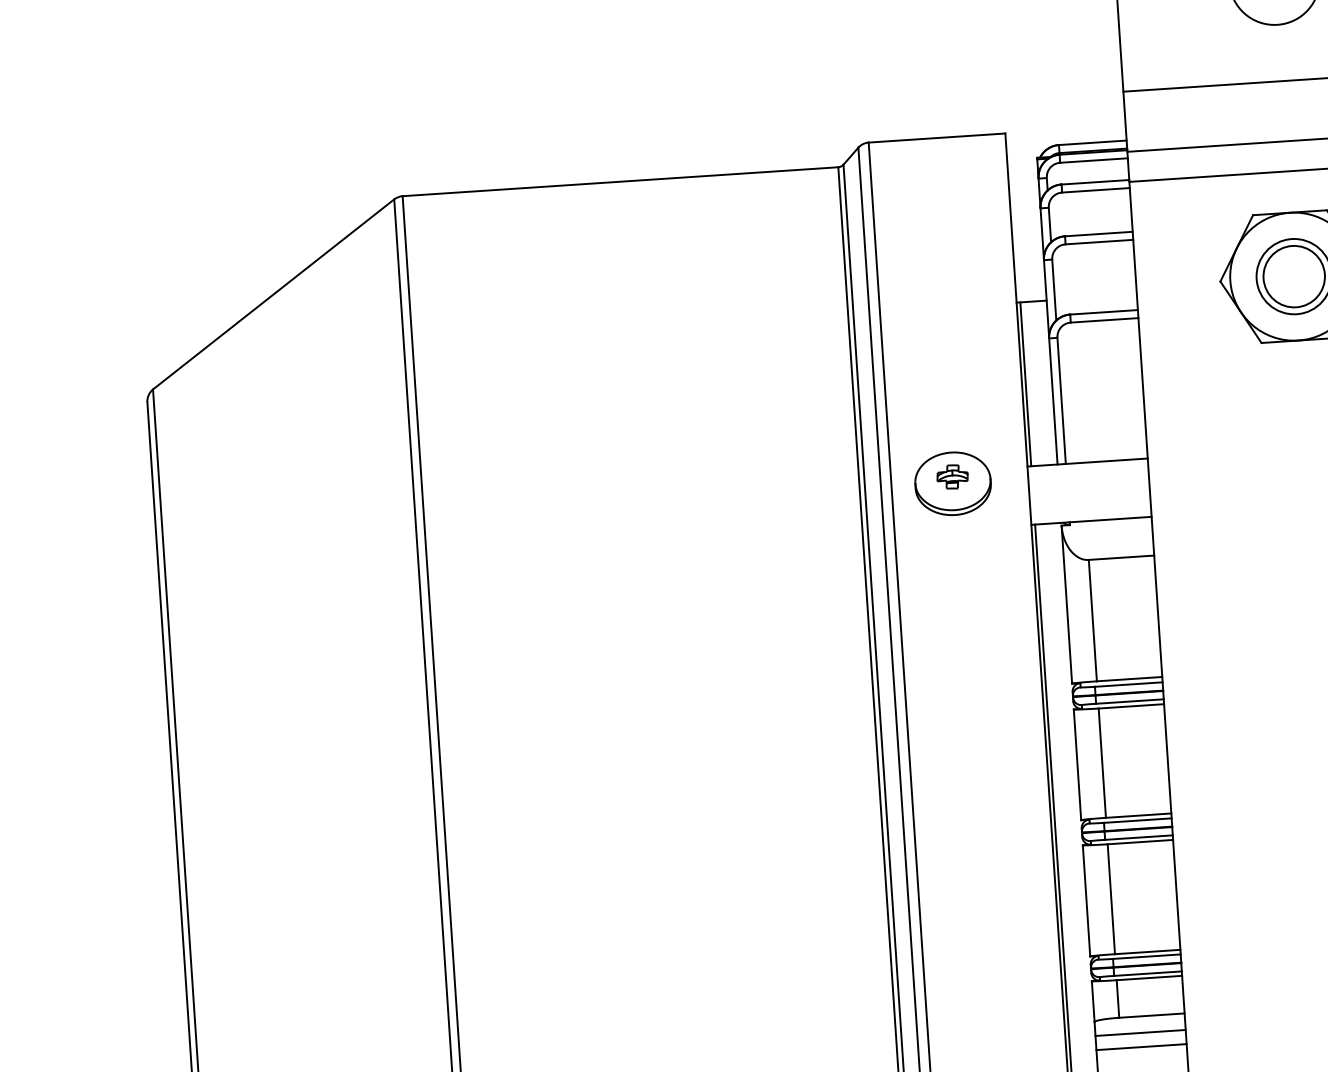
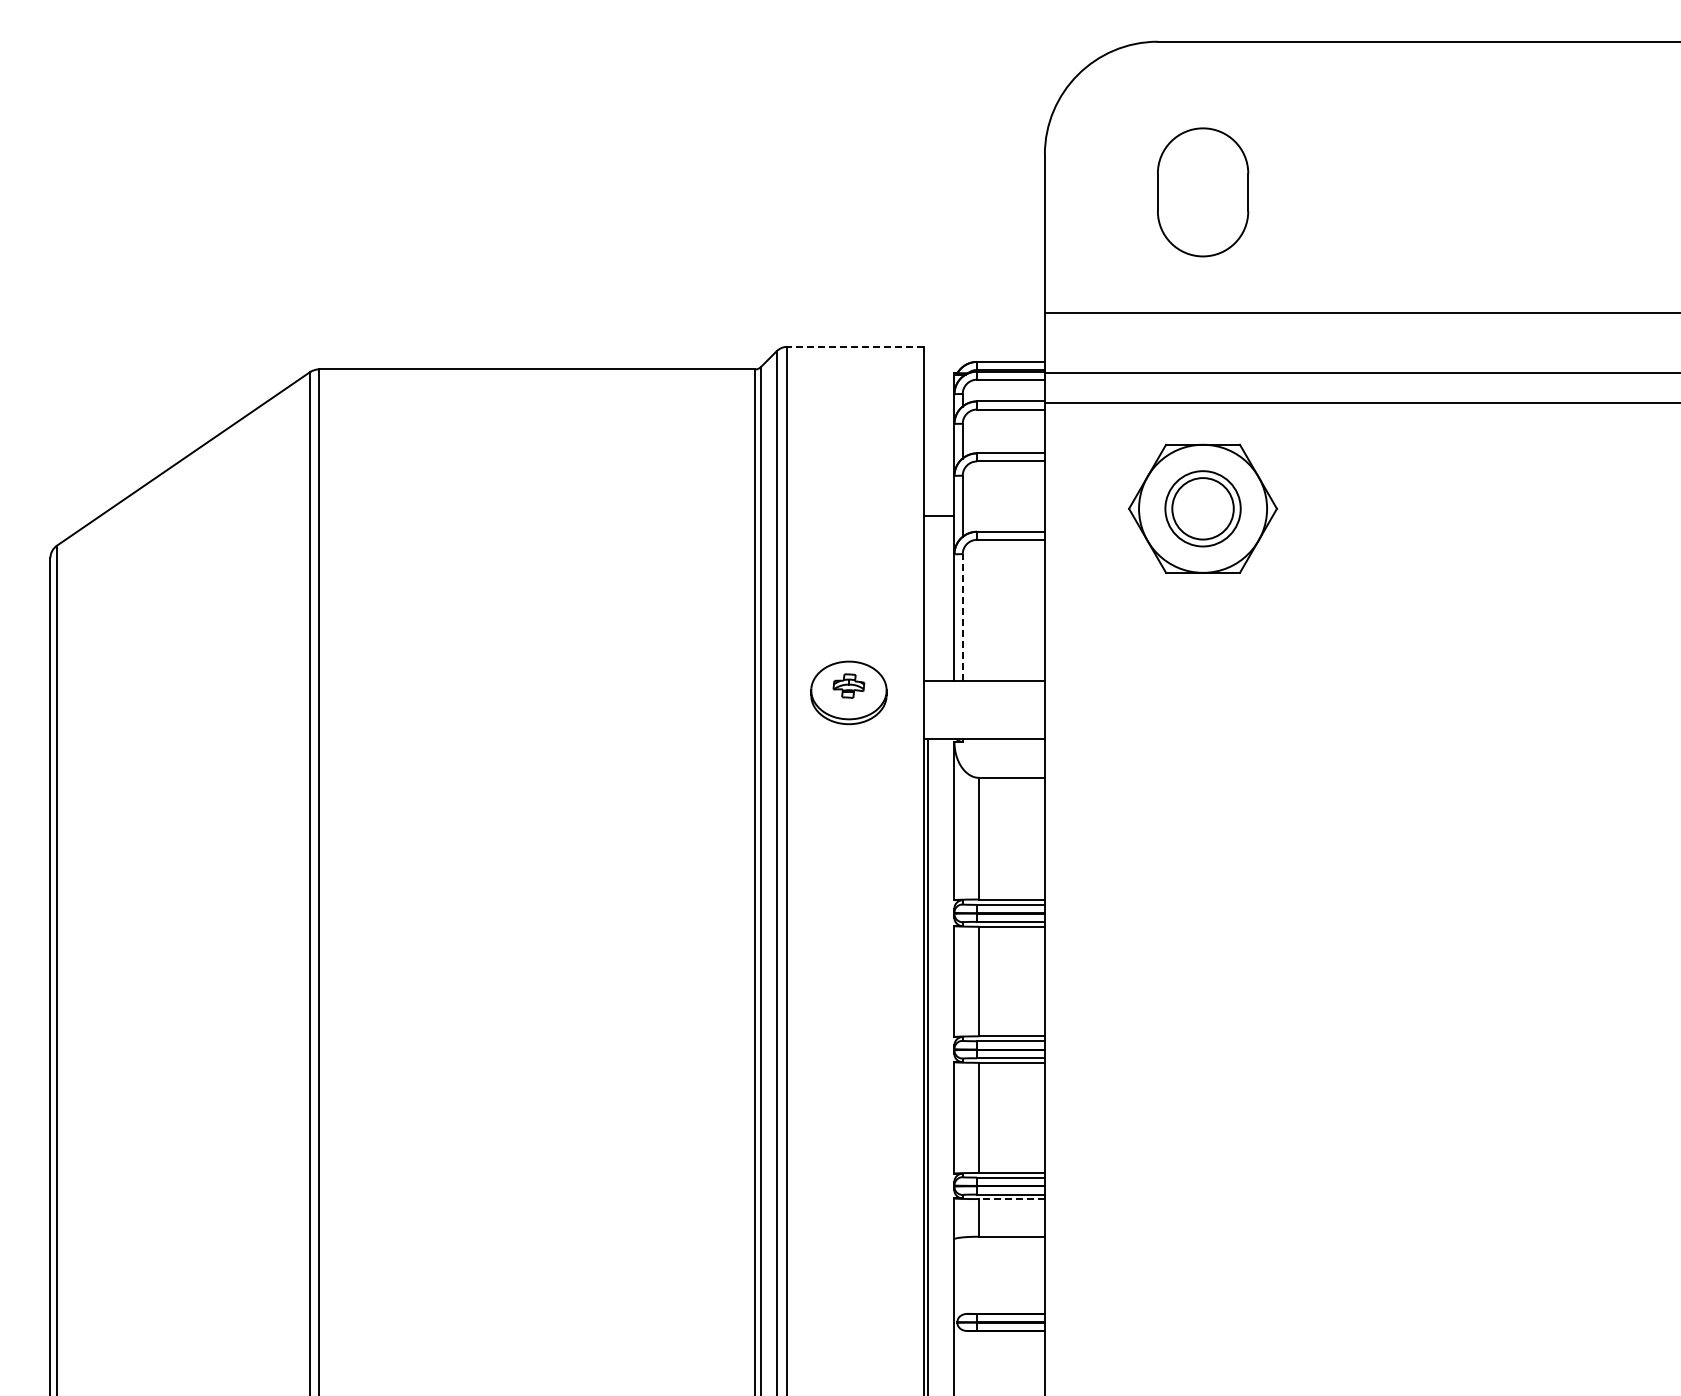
line: (936, 137) -> (855, 346), solid -> dashed
line: (1026, 384) -> (928, 598), removed
line: (1061, 400) -> (962, 616), solid -> dashed
line: (1149, 978) -> (1012, 1199), solid -> dashed
line: (1140, 1033) -> (999, 1253), removed
line: (1141, 1047) -> (999, 1267), removed

